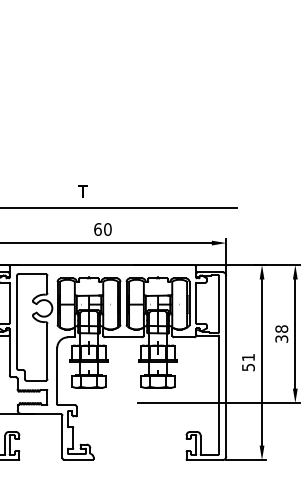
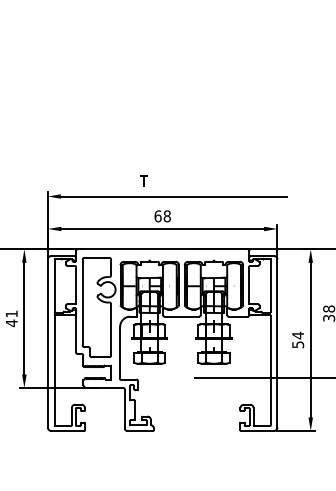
text: (107, 229) -> (166, 216), 60 -> 68
text: (247, 357) -> (297, 335), 51 -> 54

